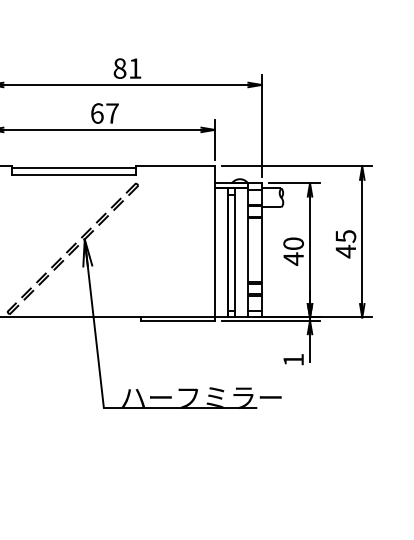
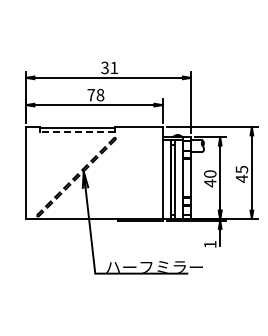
text: (119, 67) -> (104, 67), 81 -> 31
text: (104, 112) -> (95, 94), 67 -> 78
line: (74, 175) -> (77, 132), solid -> dashed

